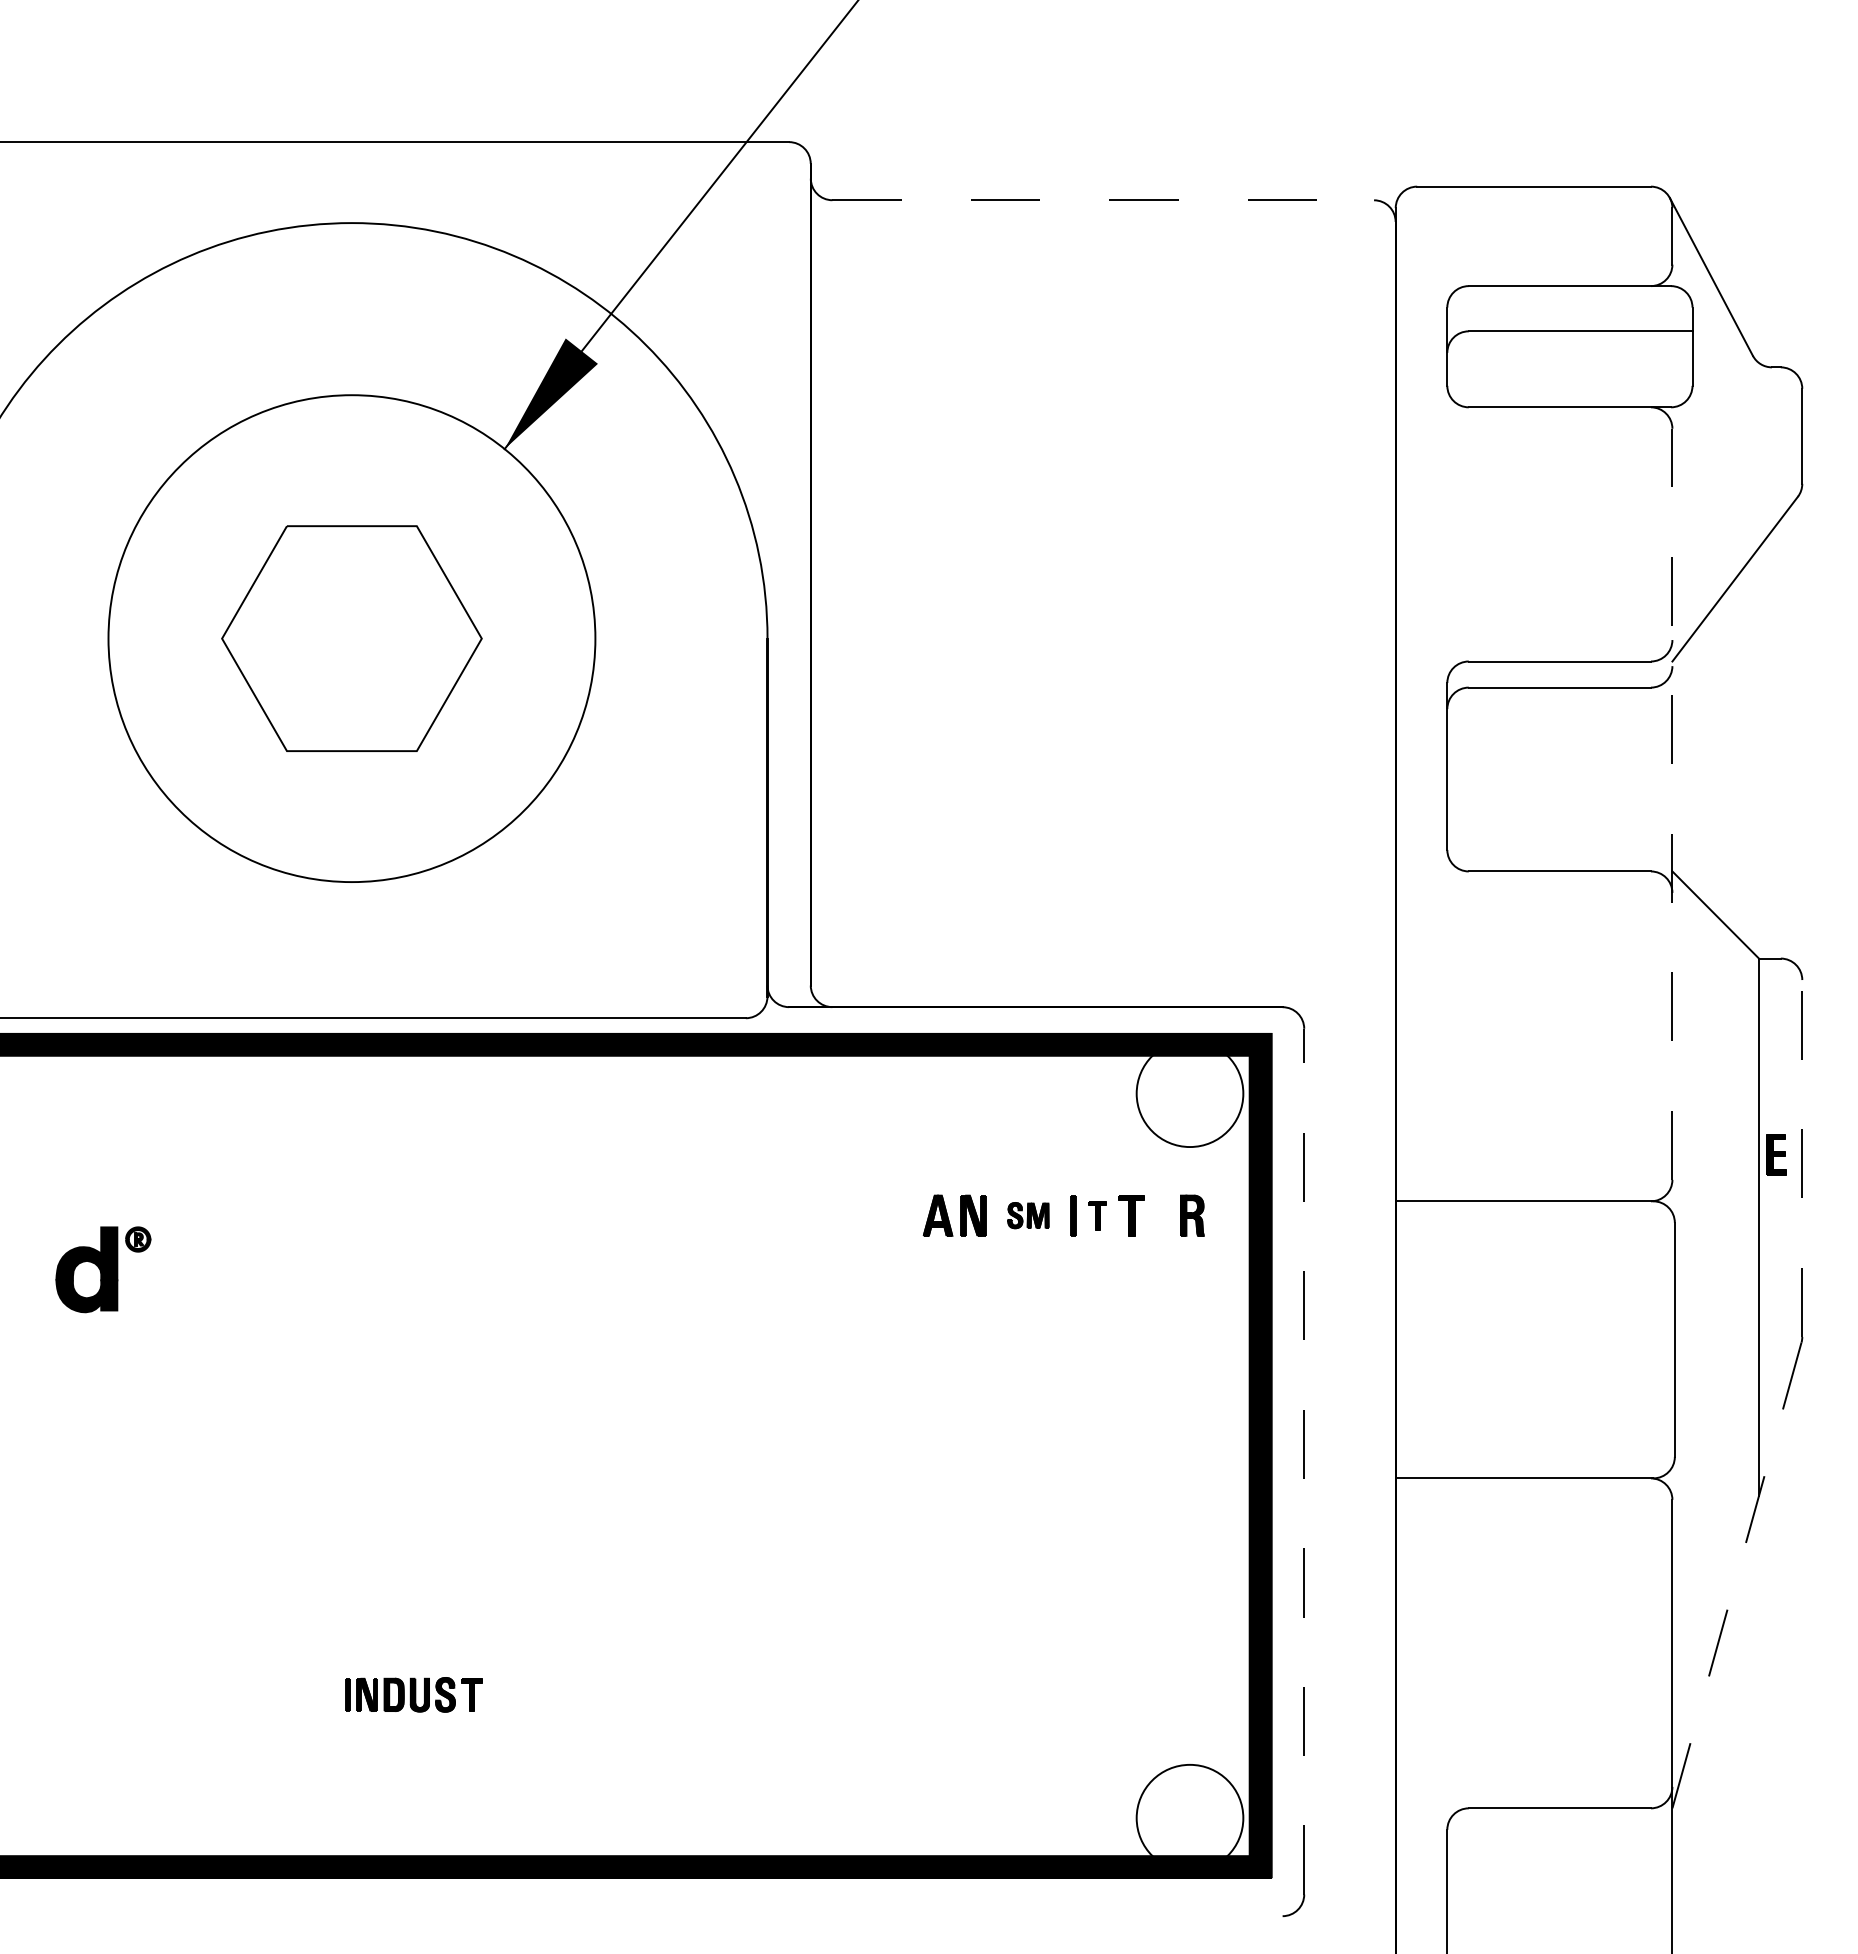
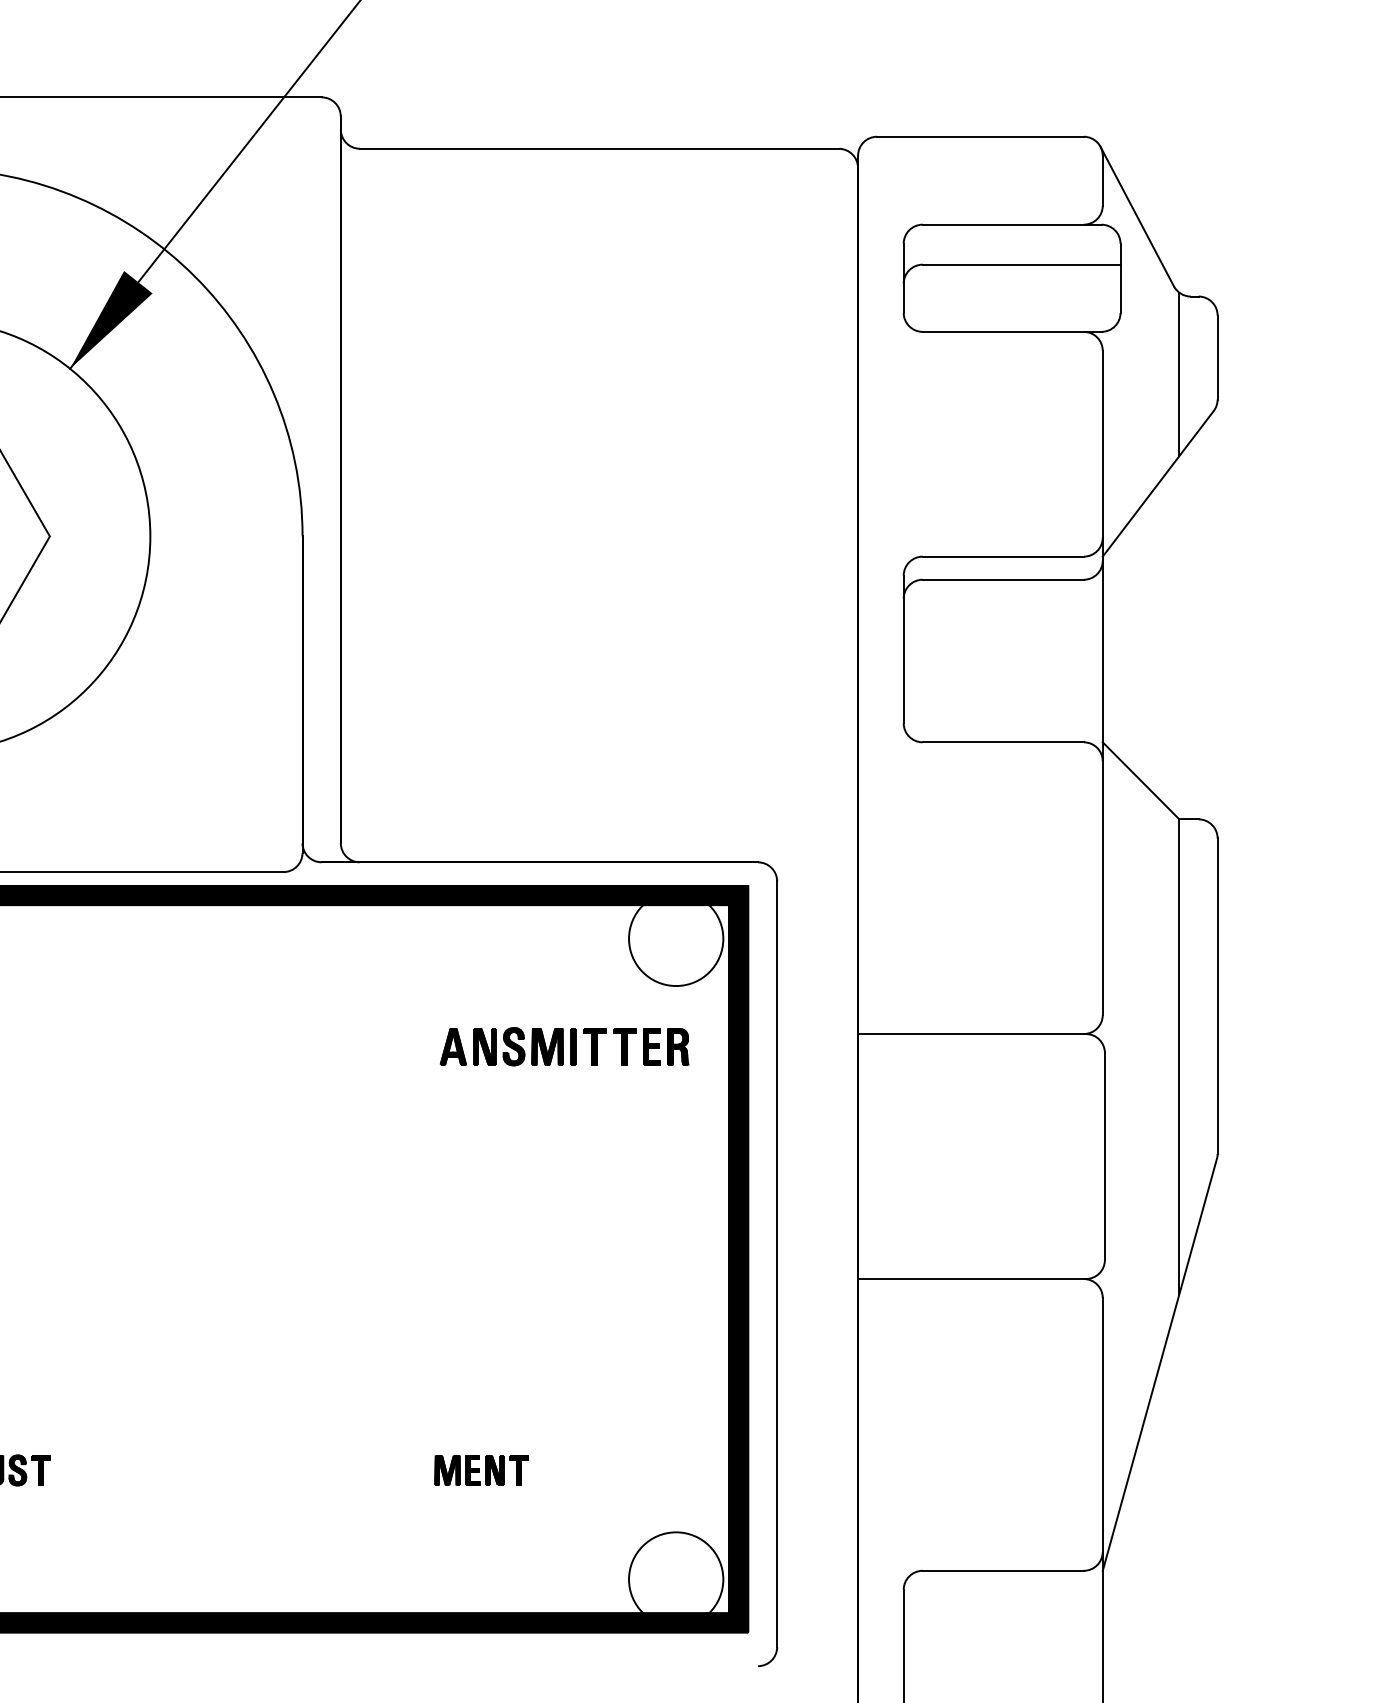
line: (1103, 200) -> (599, 148), dashed -> solid
line: (1759, 455) -> (1179, 374), added
line: (1672, 804) -> (1102, 683), dashed -> solid
part: (1776, 1154) -> (651, 1046), moved
line: (1802, 1158) -> (1217, 996), dashed -> solid
part: (1028, 1215) -> (533, 1046), size x1.67
part: (1097, 1215) -> (594, 1046), size x1.43
line: (1304, 1461) -> (777, 1264), dashed -> solid
line: (1736, 1575) -> (1159, 1364), dashed -> solid
part: (969, 1694) -> (481, 1470), added

